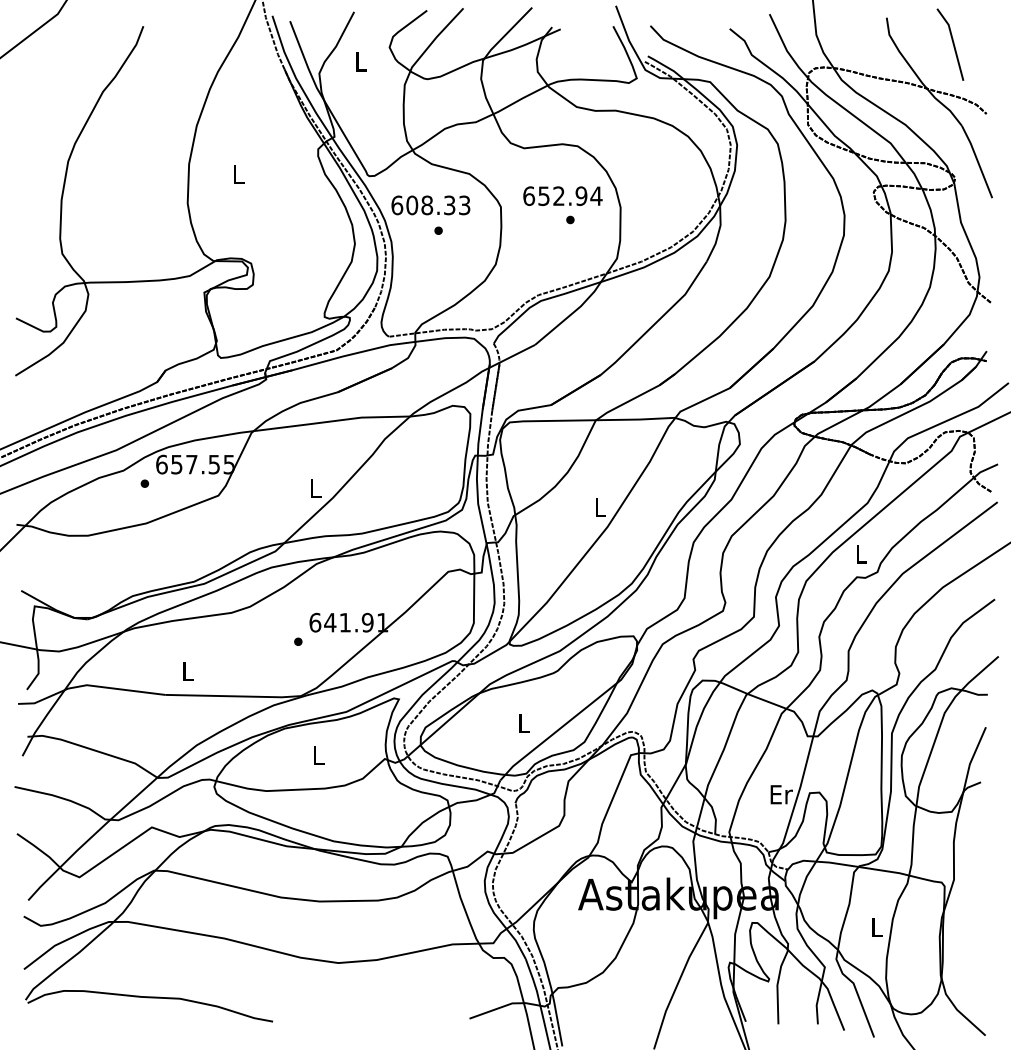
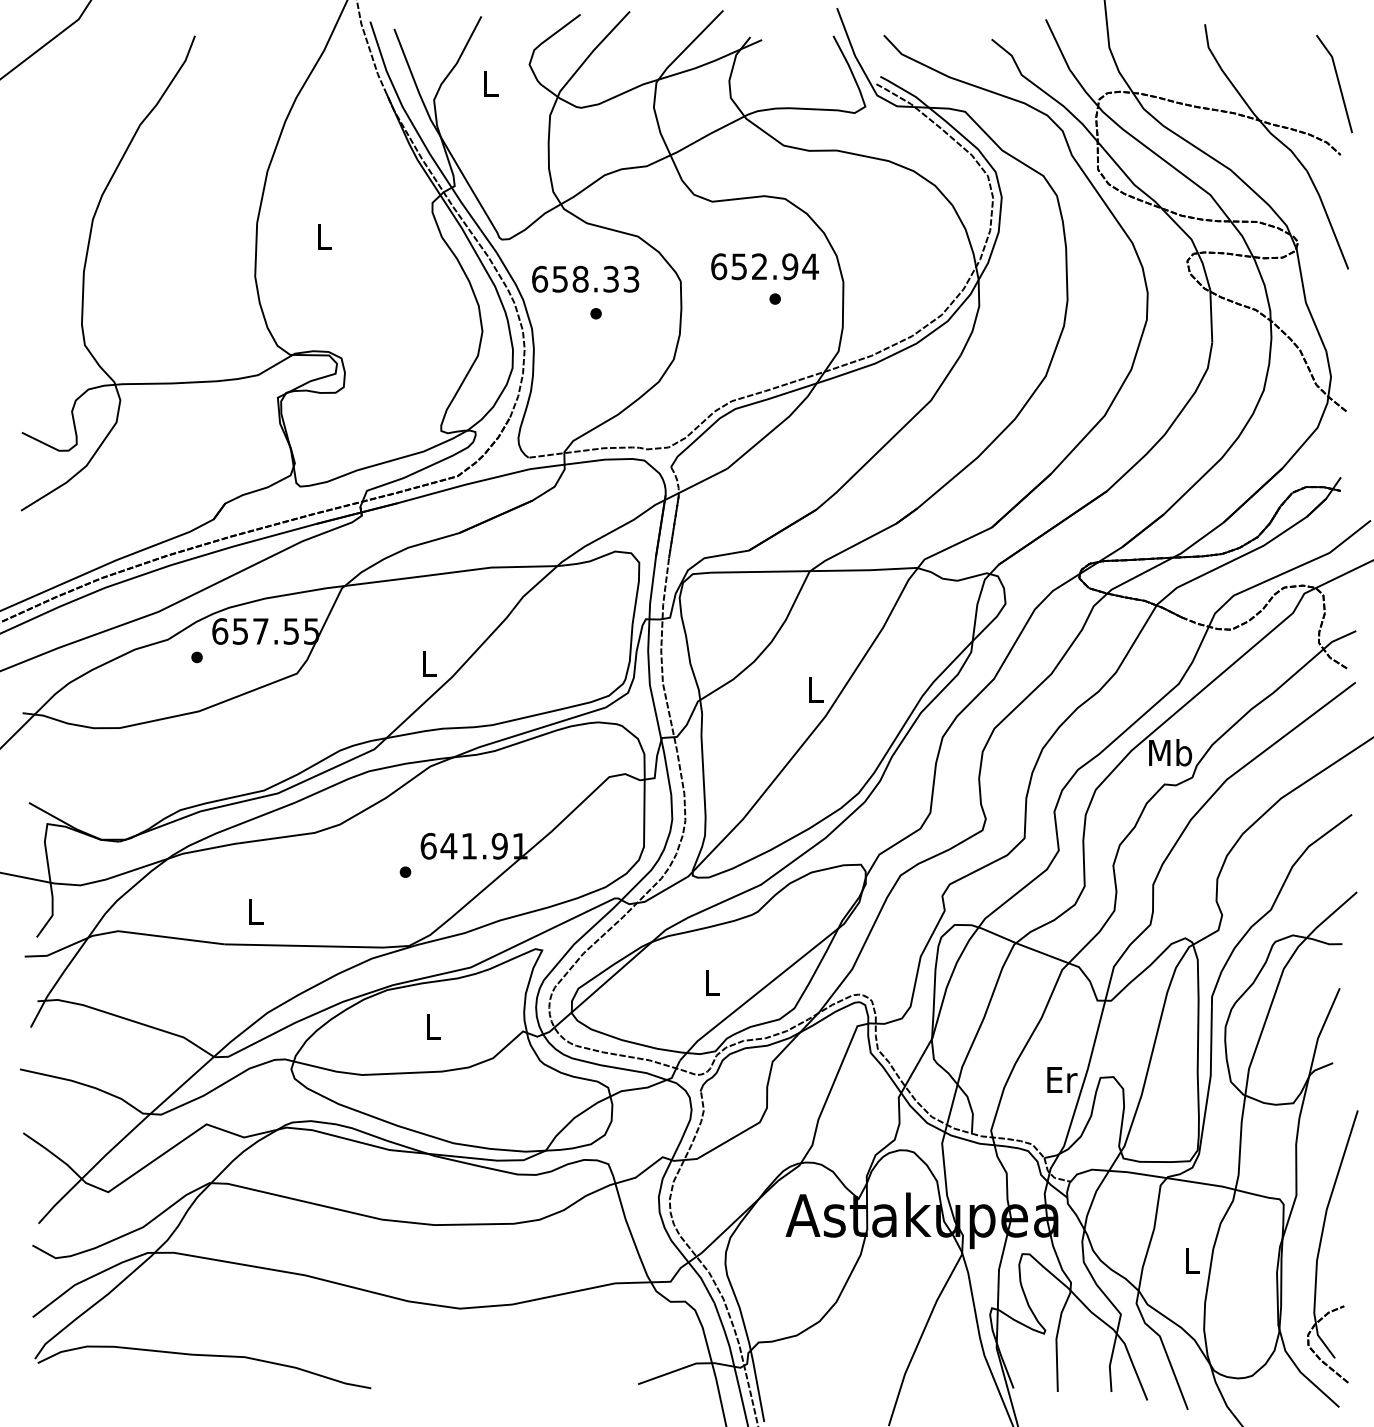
line: (952, 42) -> (1337, 81), moved
text: (412, 204) -> (560, 278), 608.33 -> 658.33
text: (861, 553) -> (1170, 752), L -> Mb
part: (972, 915) -> (1321, 1243), added

